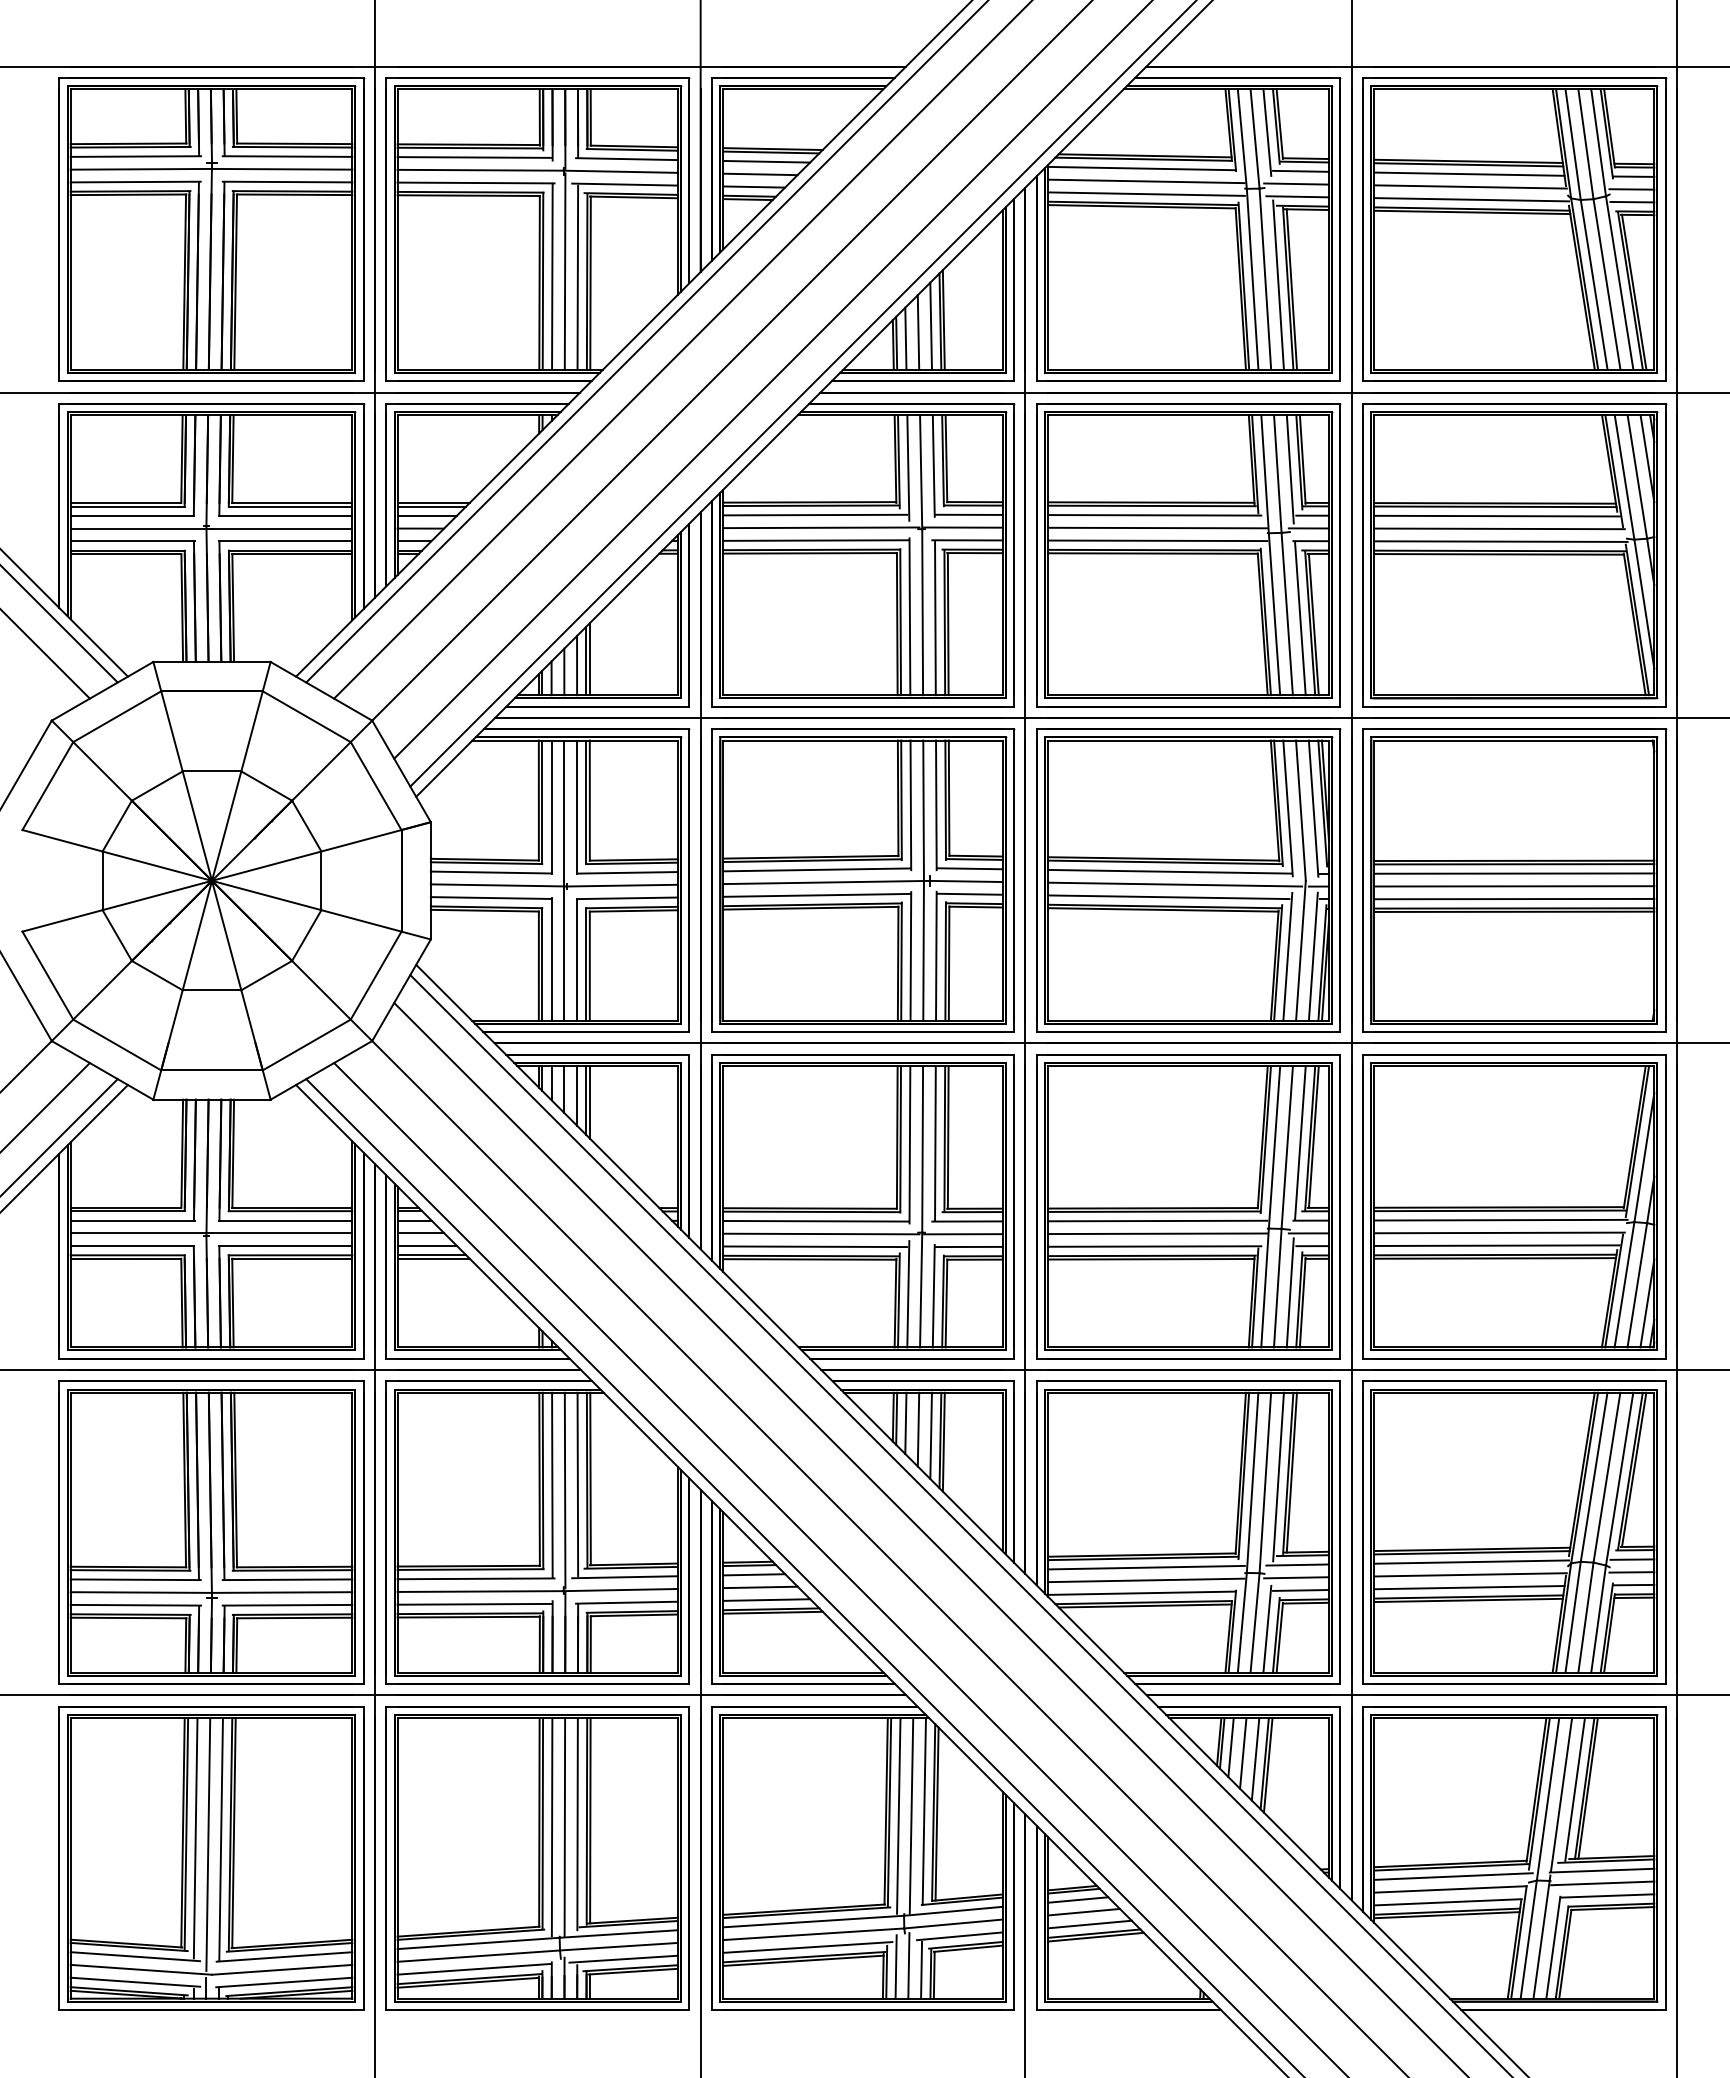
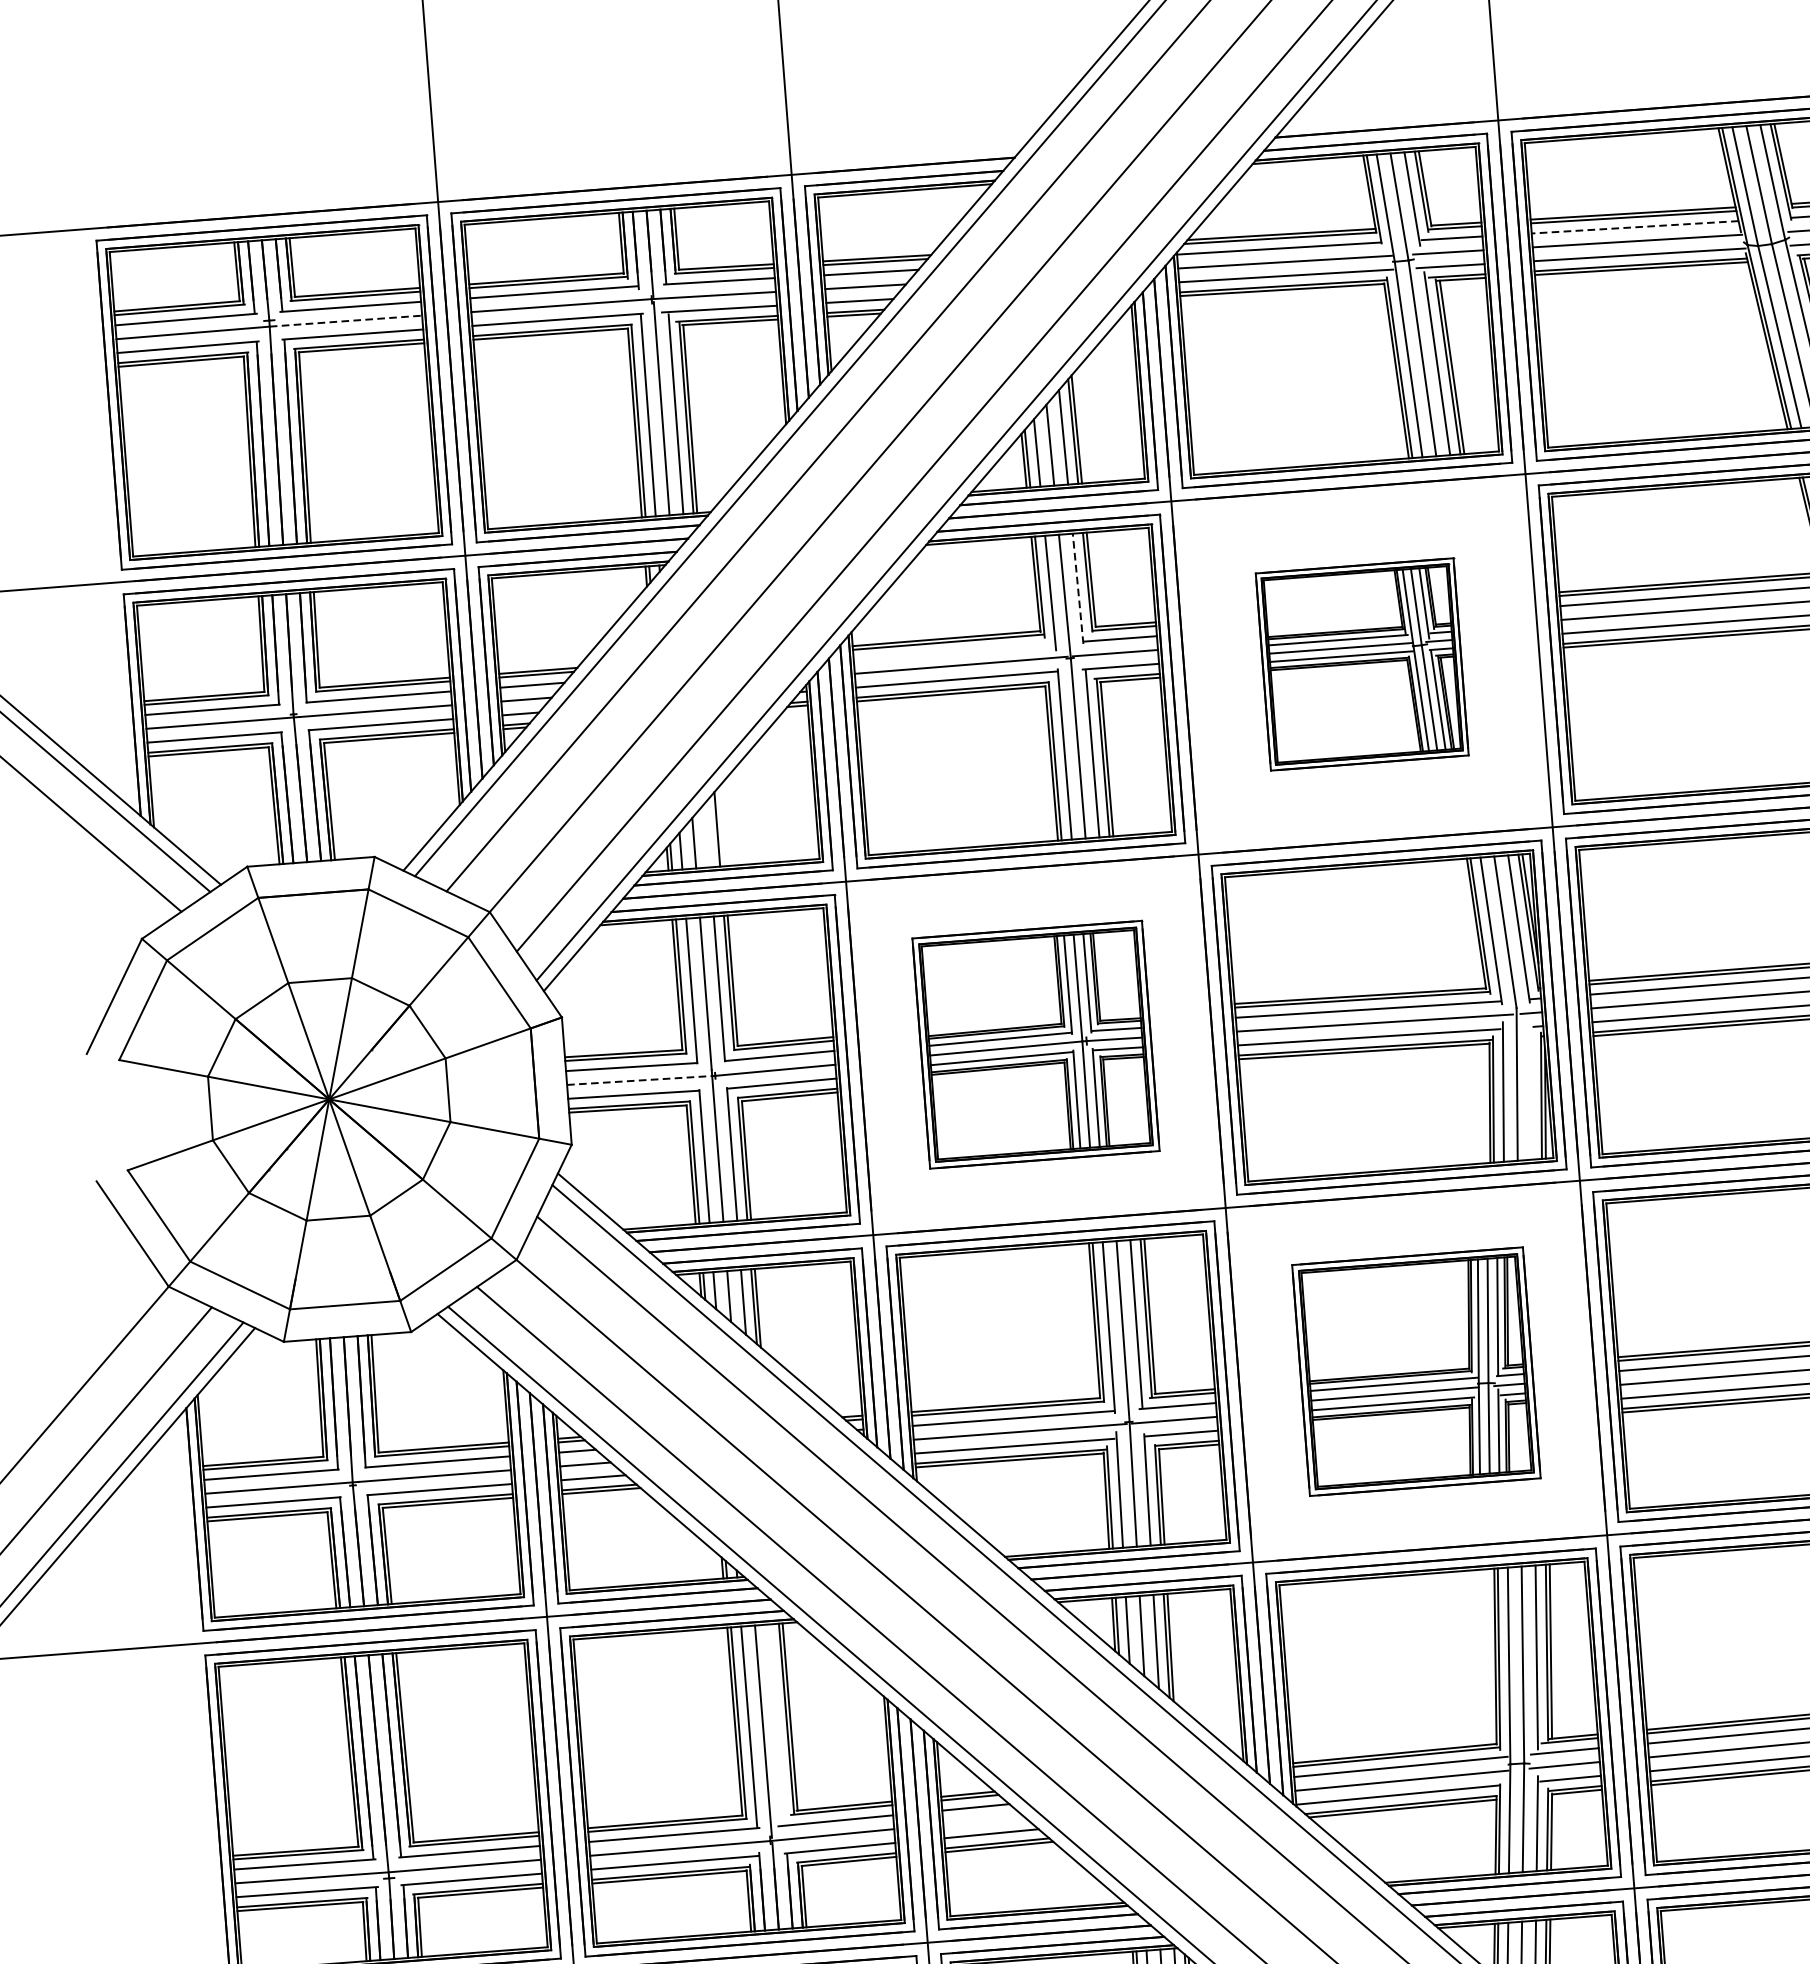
line: (282, 169) -> (346, 321), solid -> dashed
line: (1468, 174) -> (1634, 227), solid -> dashed
line: (933, 466) -> (1077, 589), solid -> dashed
line: (815, 514) -> (953, 651), removed
part: (1188, 555) -> (1362, 664), size x0.6
line: (589, 659) -> (720, 827), removed
line: (577, 665) -> (708, 835), removed
part: (863, 880) -> (1036, 1044), size x0.7
line: (497, 885) -> (639, 1080), solid -> dashed
line: (1312, 956) -> (1530, 1089), removed
part: (1188, 1206) -> (1416, 1371), size x0.7
line: (577, 1483) -> (776, 1723), removed
line: (760, 1587) -> (983, 1820), removed

